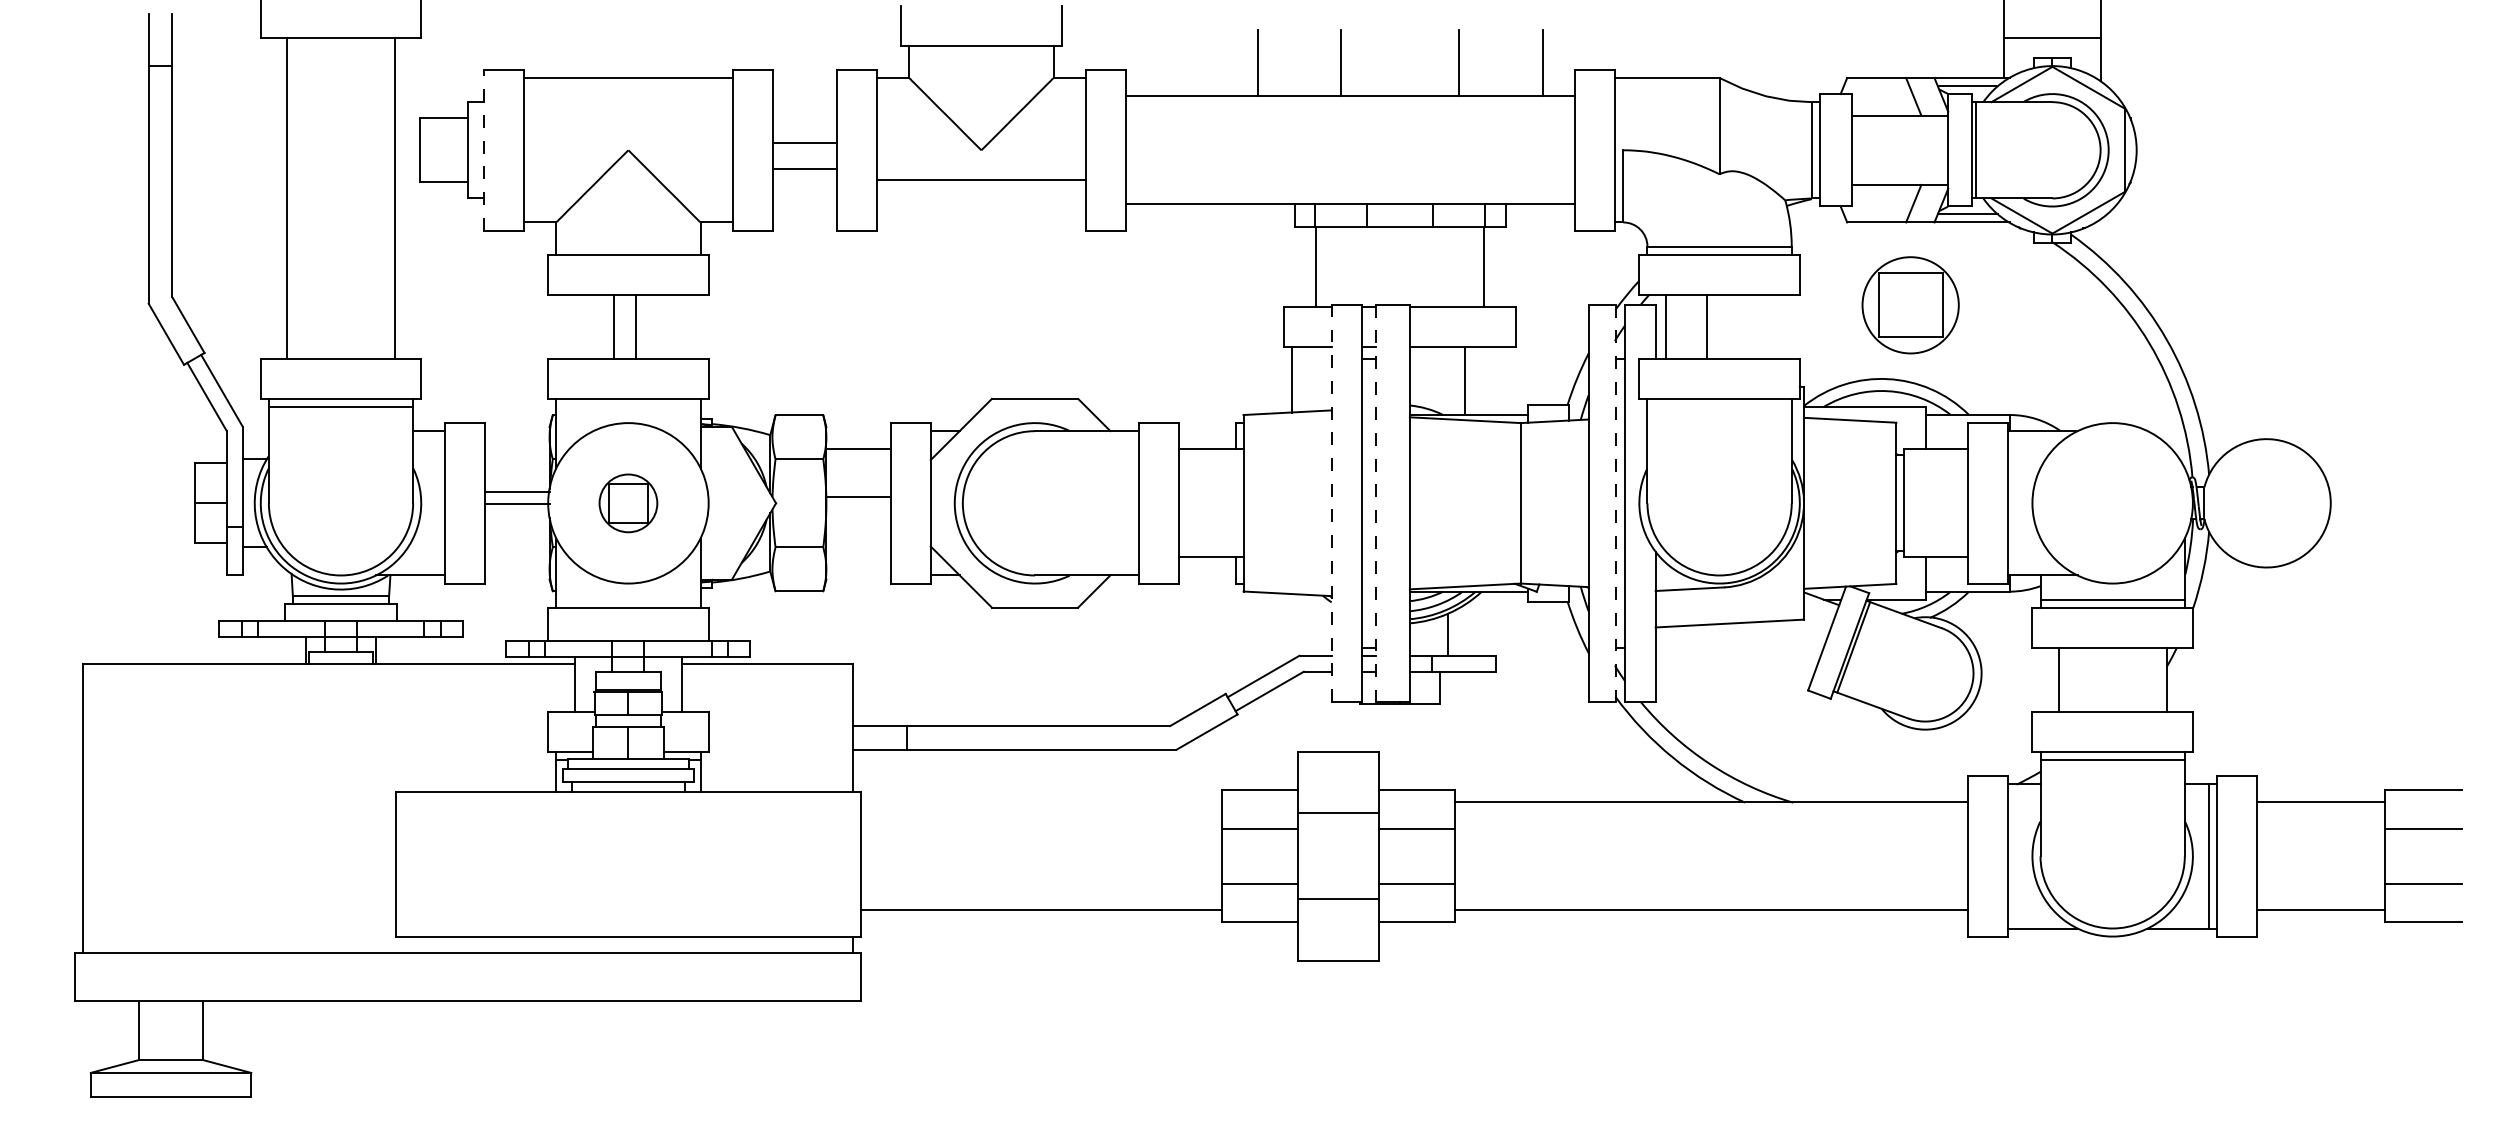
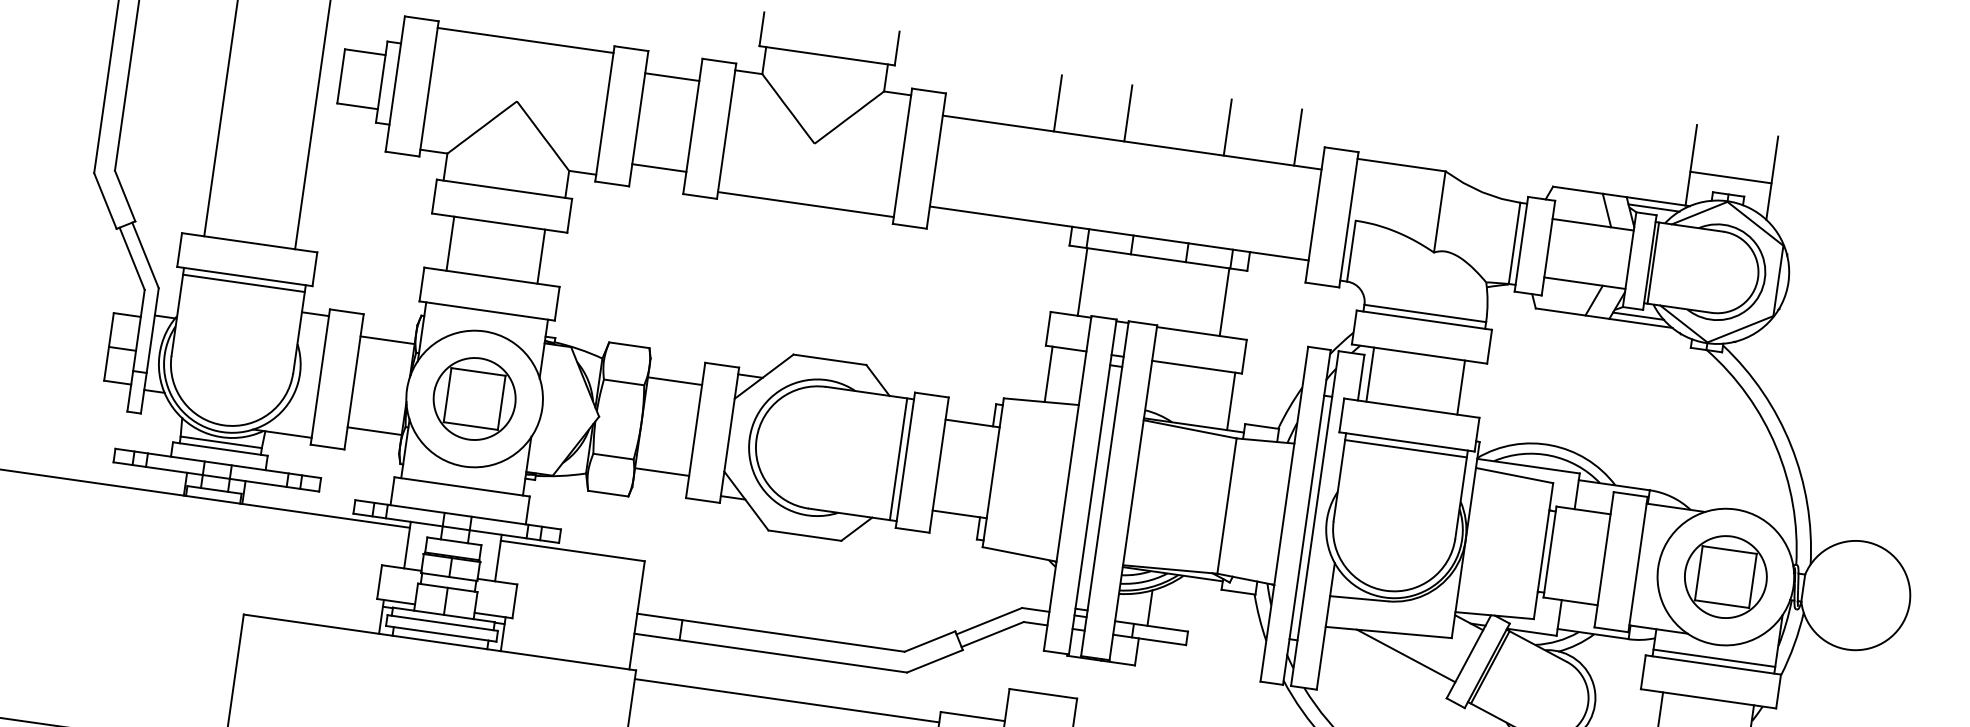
line: (804, 143) -> (671, 77), moved
line: (484, 149) -> (395, 83), dashed -> solid
line: (804, 169) -> (658, 168), moved
line: (981, 180) -> (805, 204), moved
part: (1910, 305) -> (1725, 577), moved
line: (613, 326) -> (450, 243), moved
line: (636, 326) -> (541, 256), moved
line: (1706, 326) -> (1461, 387), moved
line: (1465, 380) -> (1231, 401), moved
line: (1719, 407) -> (1405, 449), added
line: (517, 492) -> (387, 340), moved
line: (858, 497) -> (662, 472), moved
part: (628, 503) -> (474, 399), size x1.67
line: (1131, 503) -> (898, 459), added
line: (1331, 503) -> (1067, 483), dashed -> solid
line: (1376, 503) -> (1105, 488), dashed -> solid
line: (1615, 503) -> (1306, 517), dashed -> solid
line: (517, 504) -> (374, 431), moved
line: (1753, 647) -> (1405, 655), added
line: (1041, 802) -> (786, 700), added

